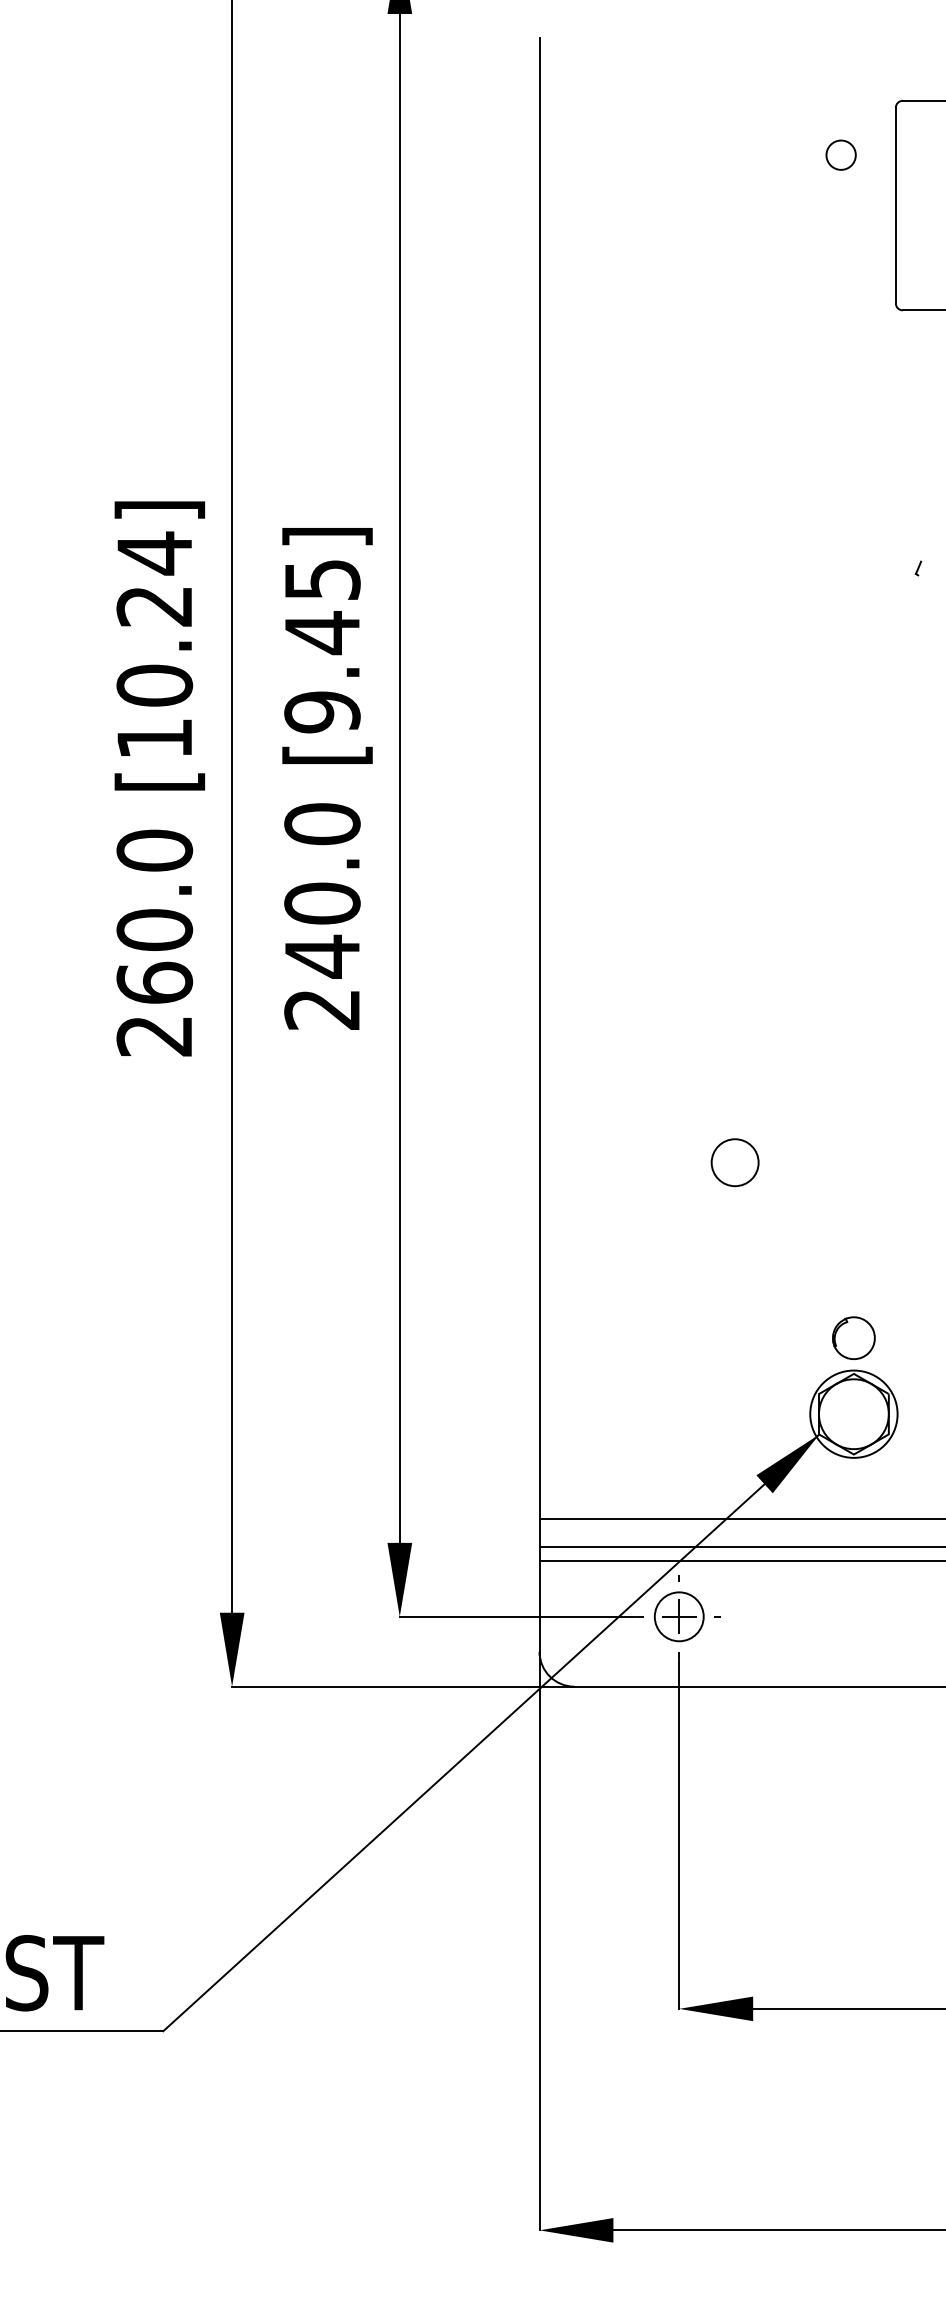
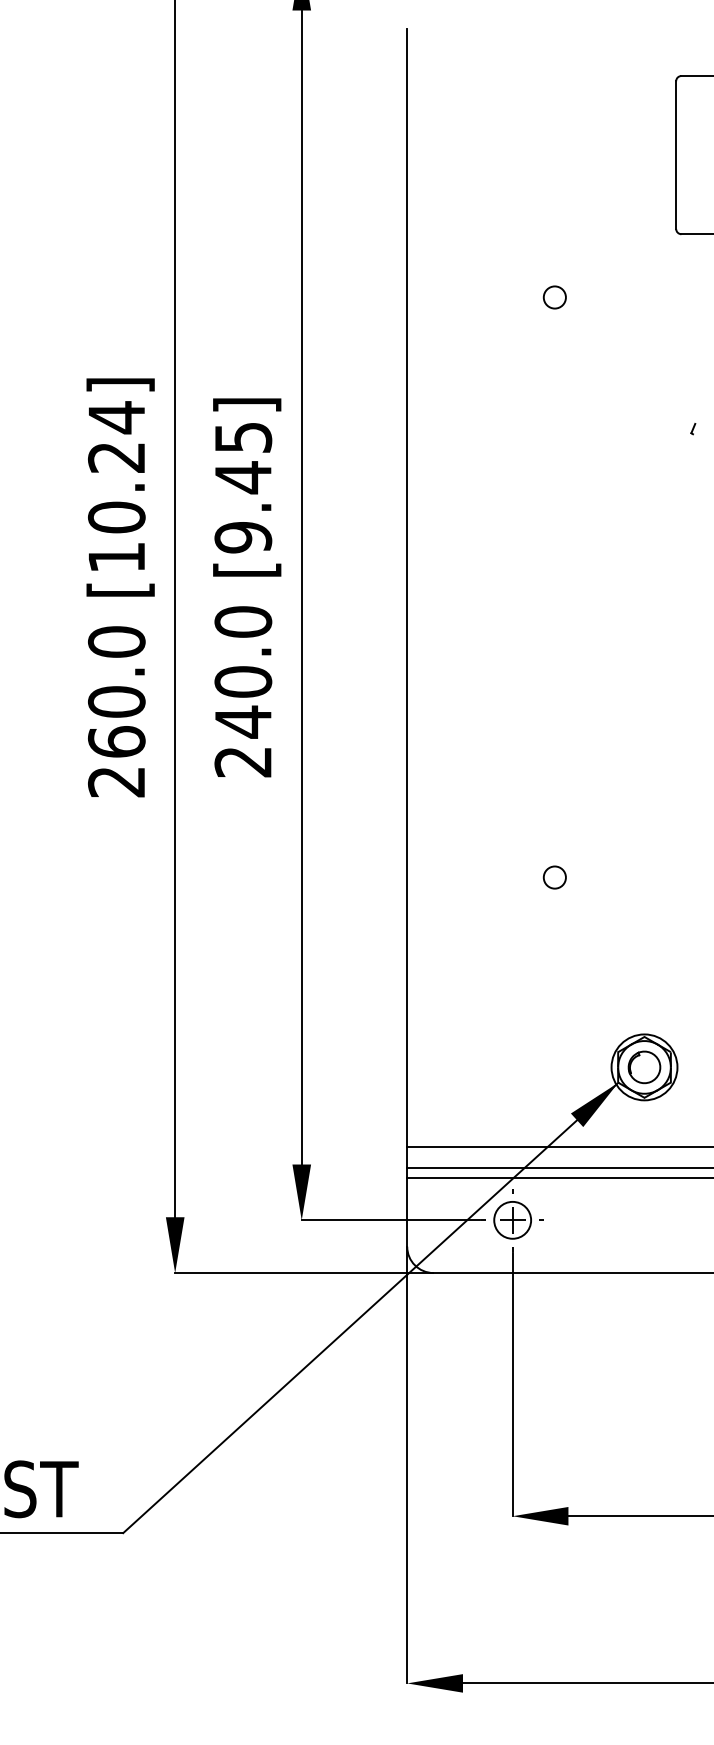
circle: (840, 154) -> (554, 296), moved
circle: (734, 1162) -> (554, 877), size x0.62
part: (853, 1337) -> (644, 1066), moved

